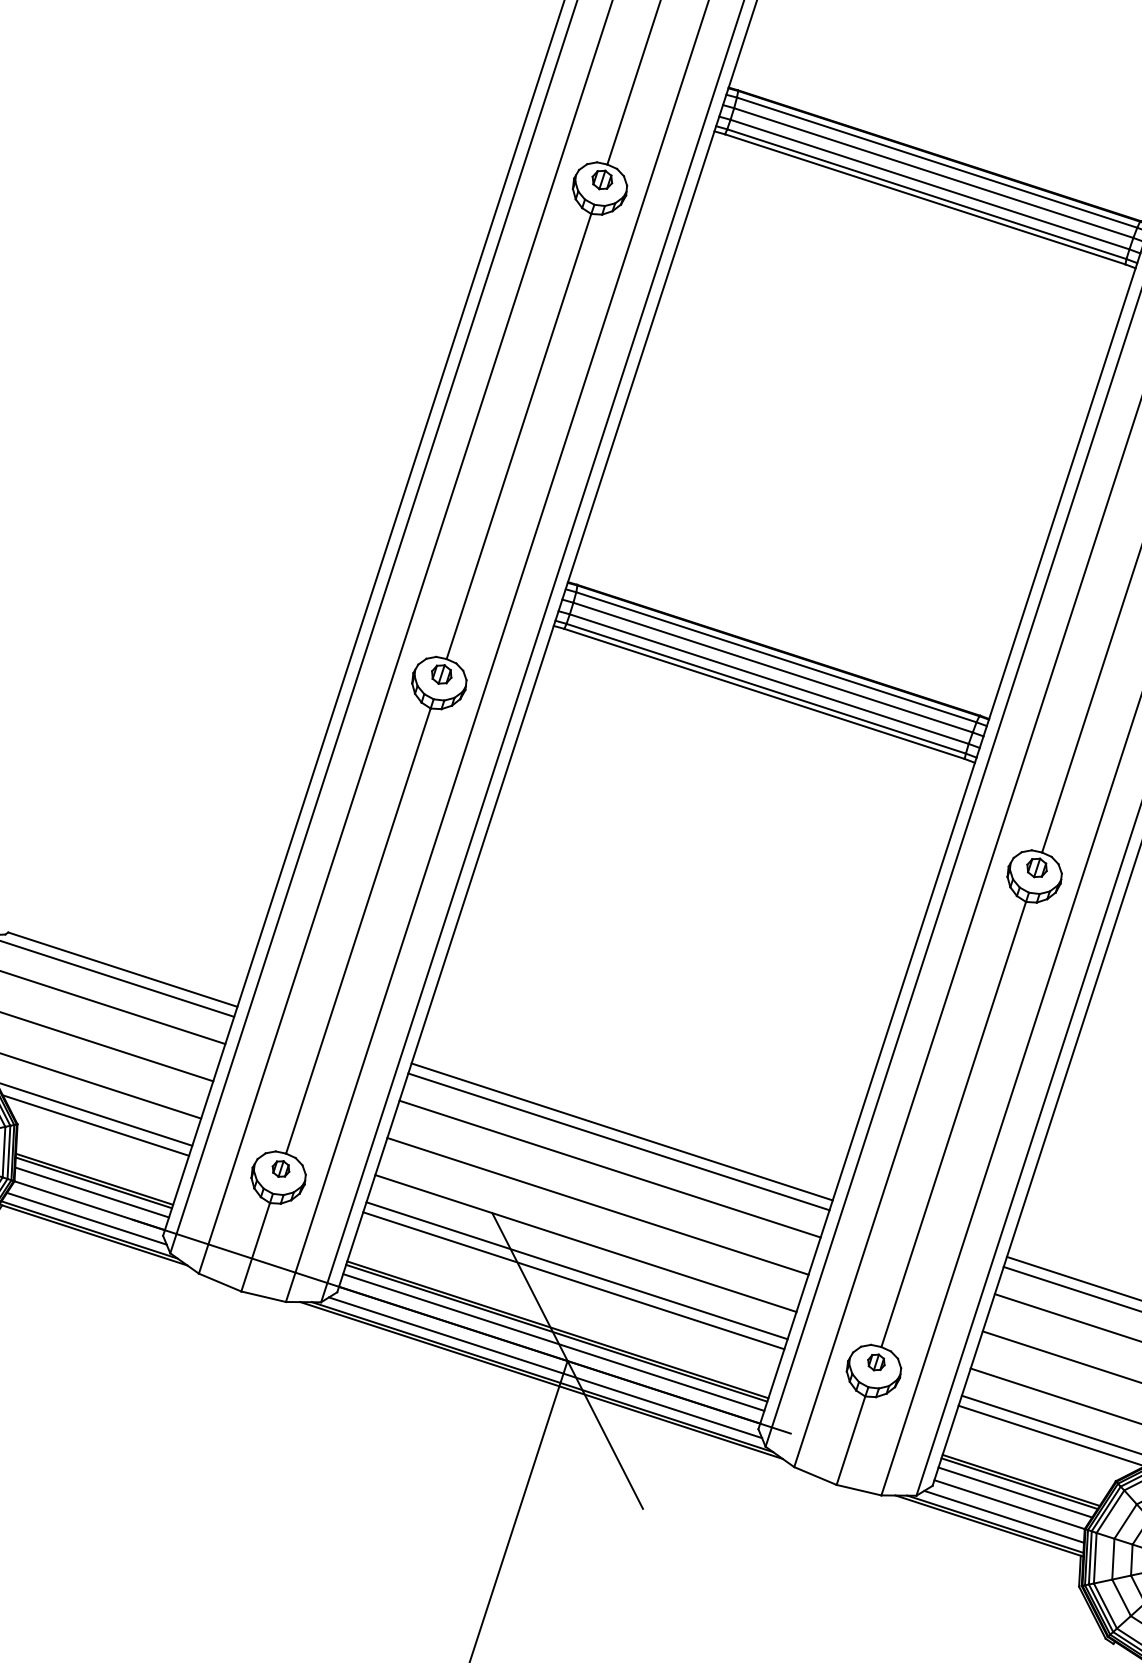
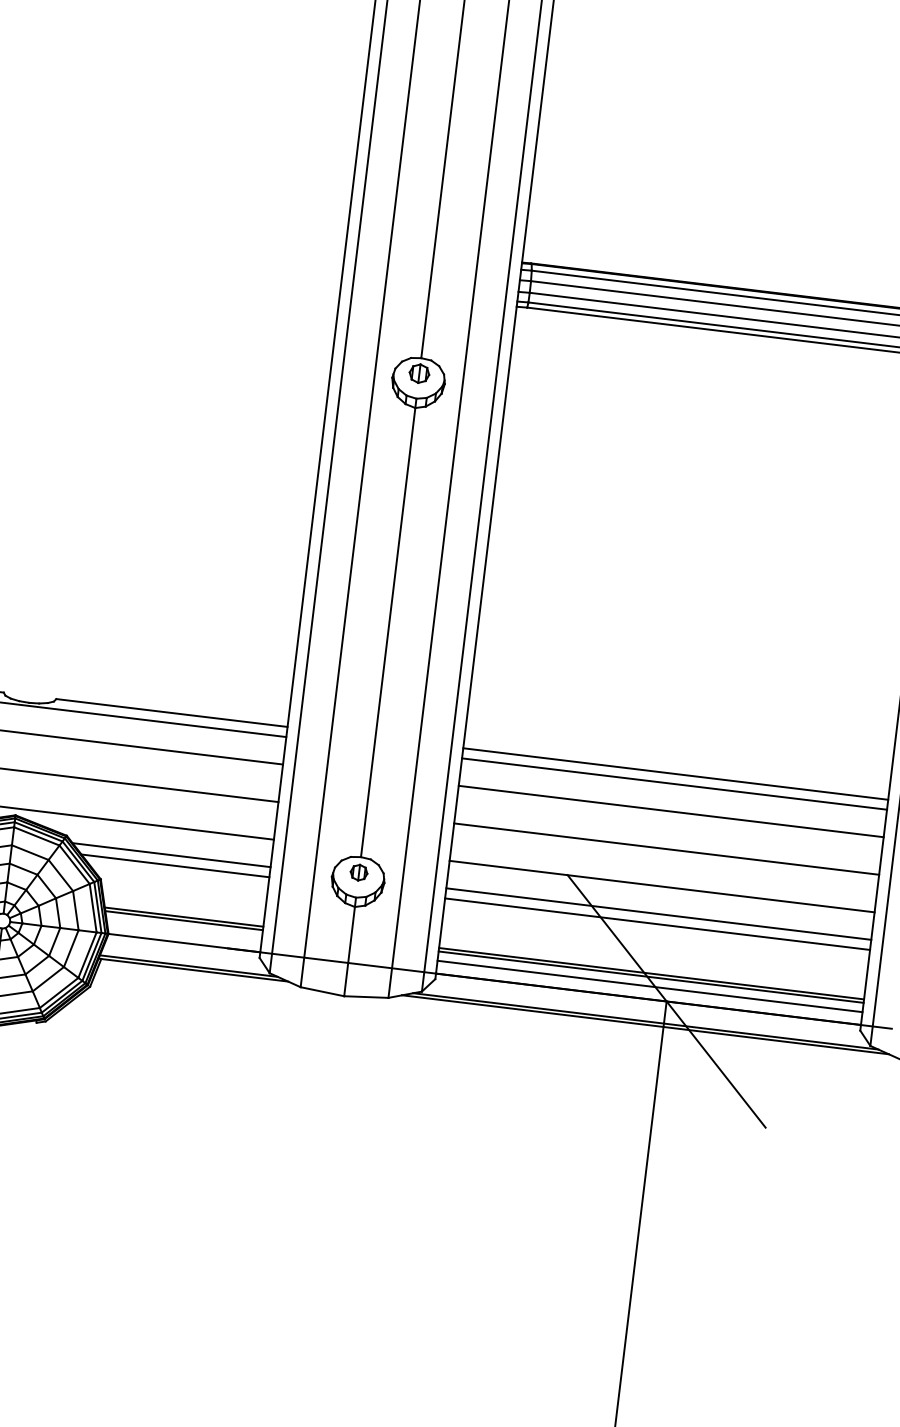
line: (92, 1192) -> (184, 930), removed
line: (86, 1218) -> (183, 955), removed
line: (545, 1367) -> (646, 1011), removed

